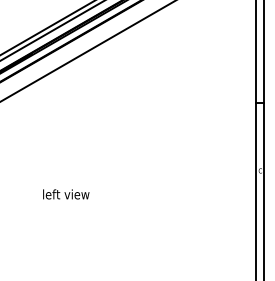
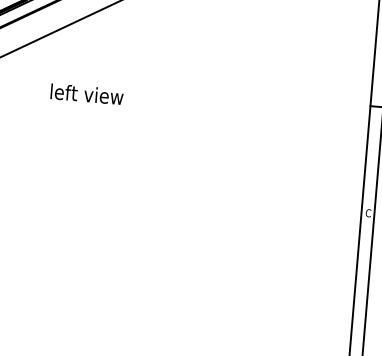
text: (66, 194) -> (87, 94), moved

